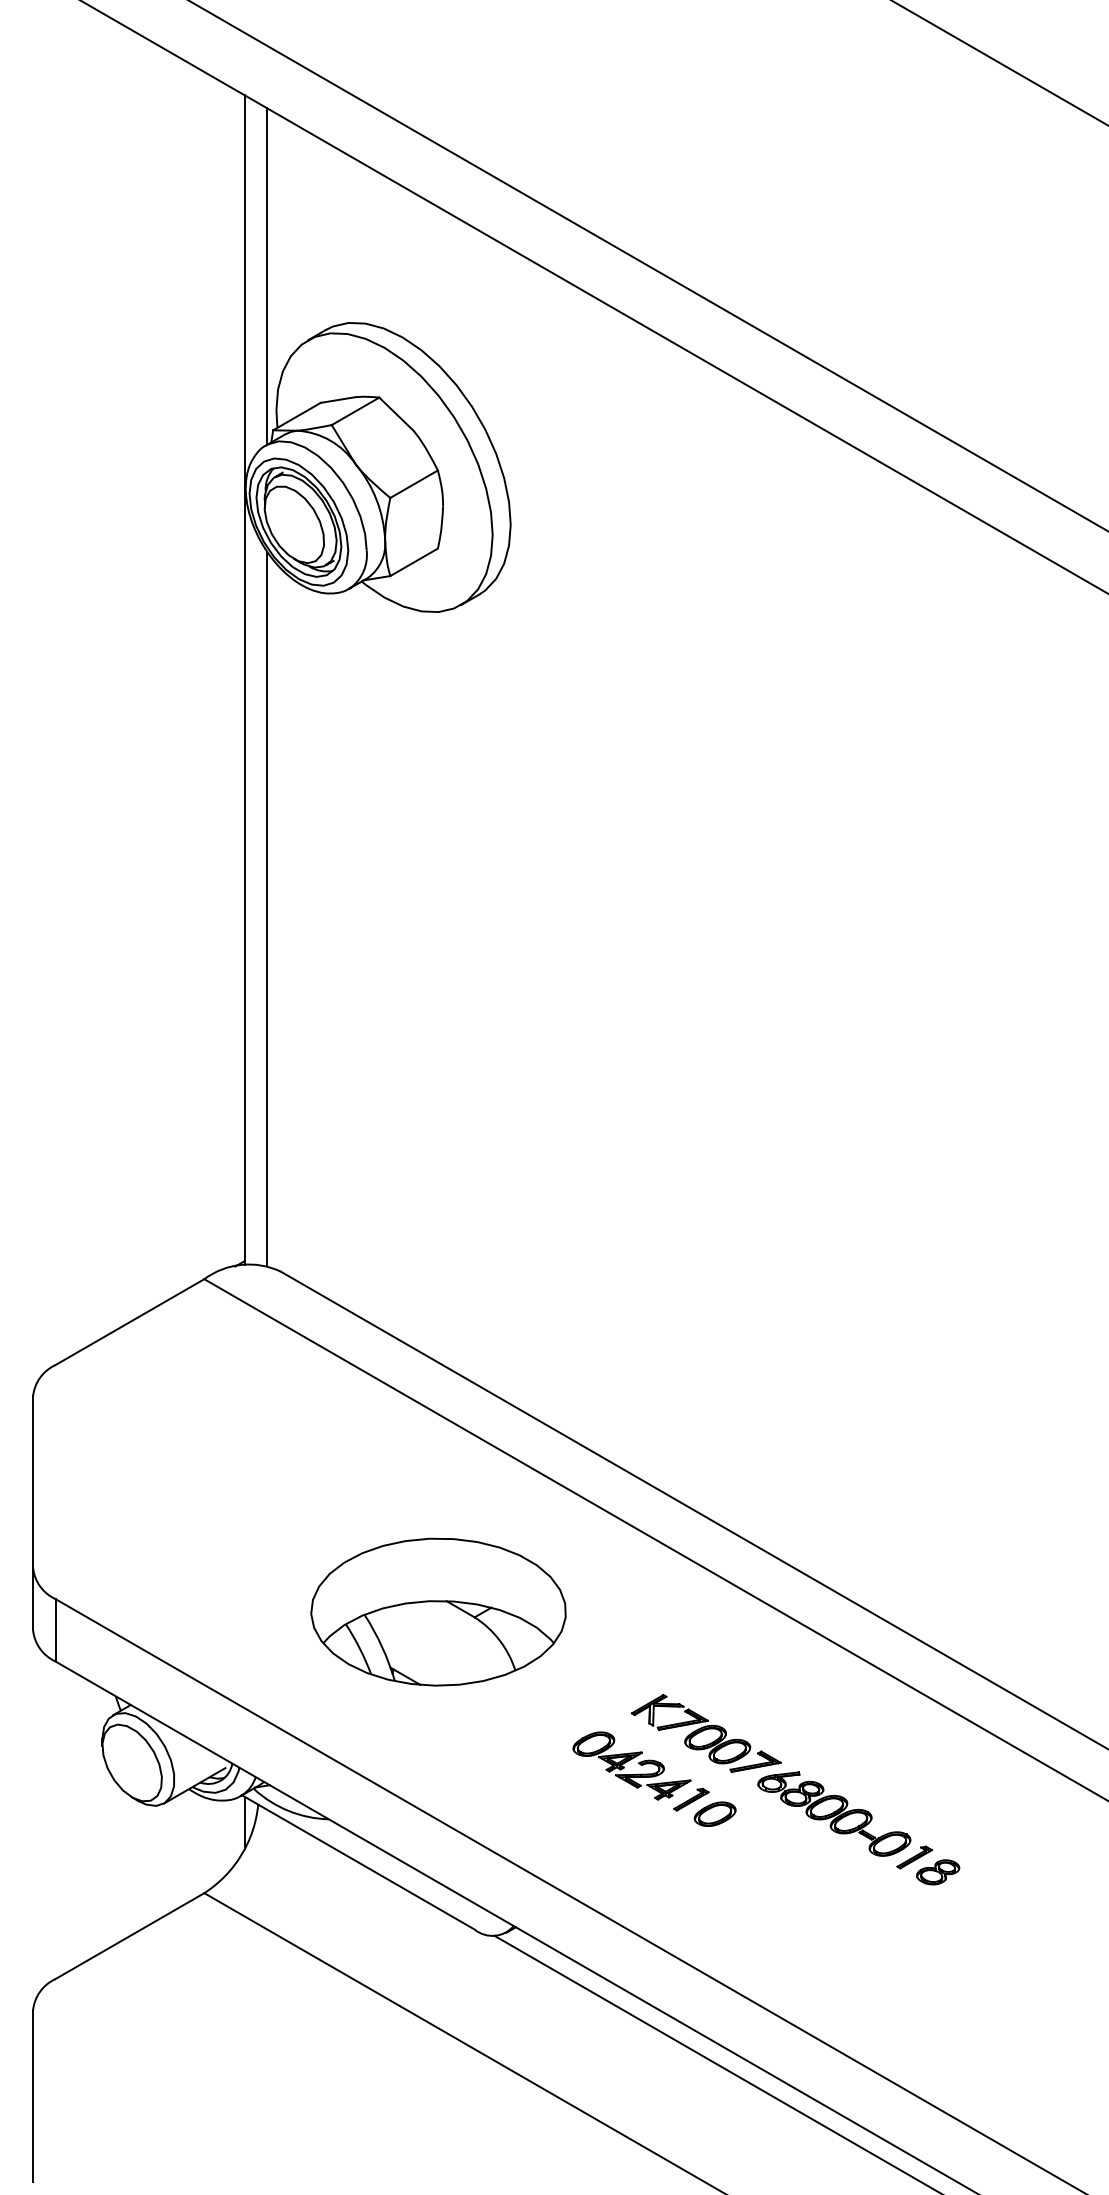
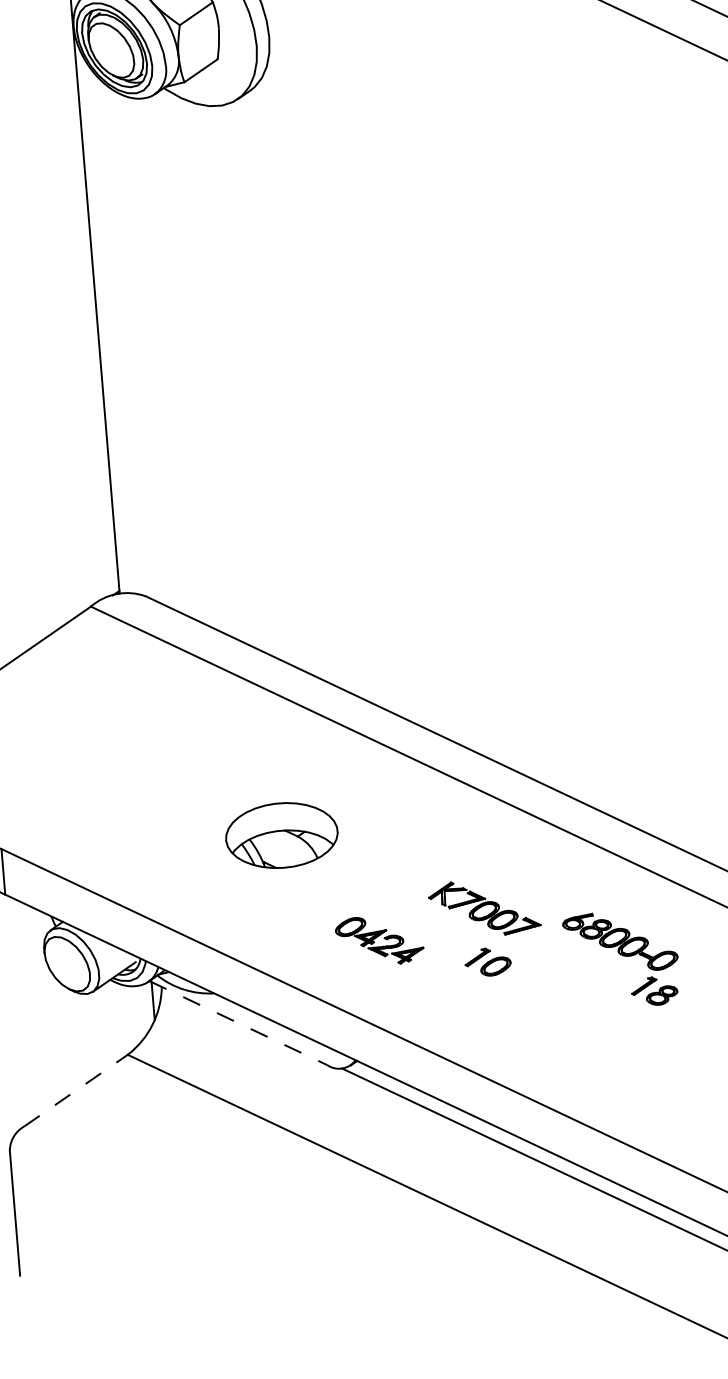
line: (267, 908) -> (114, 332), removed
part: (438, 1611) -> (281, 835), size x0.6
part: (631, 1765) -> (379, 940), moved
part: (834, 1813) -> (620, 941), moved
line: (358, 1862) -> (238, 1023), solid -> dashed
line: (129, 1936) -> (75, 1090), solid -> dashed

